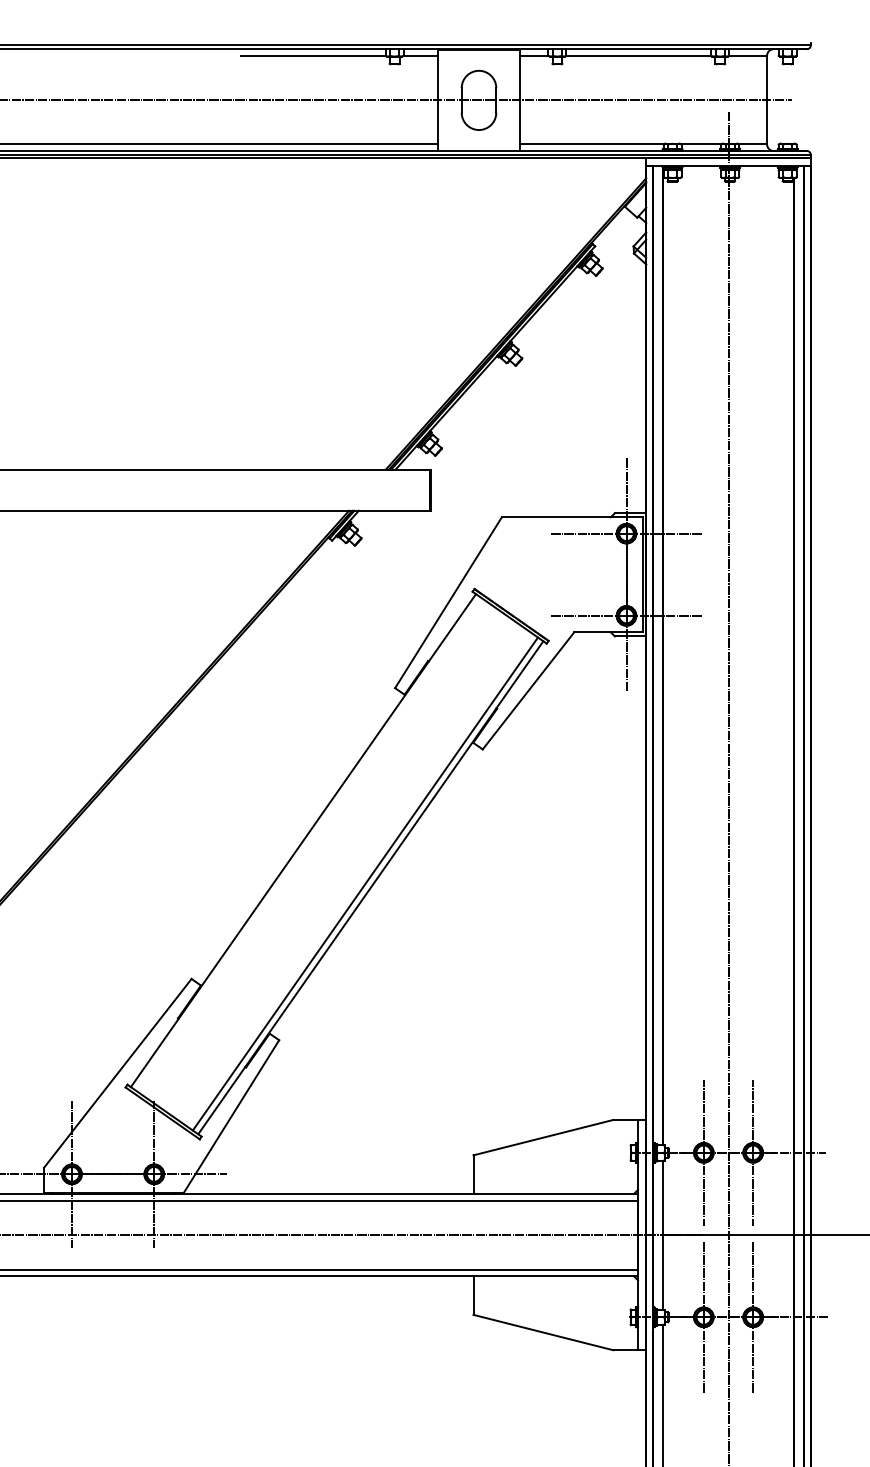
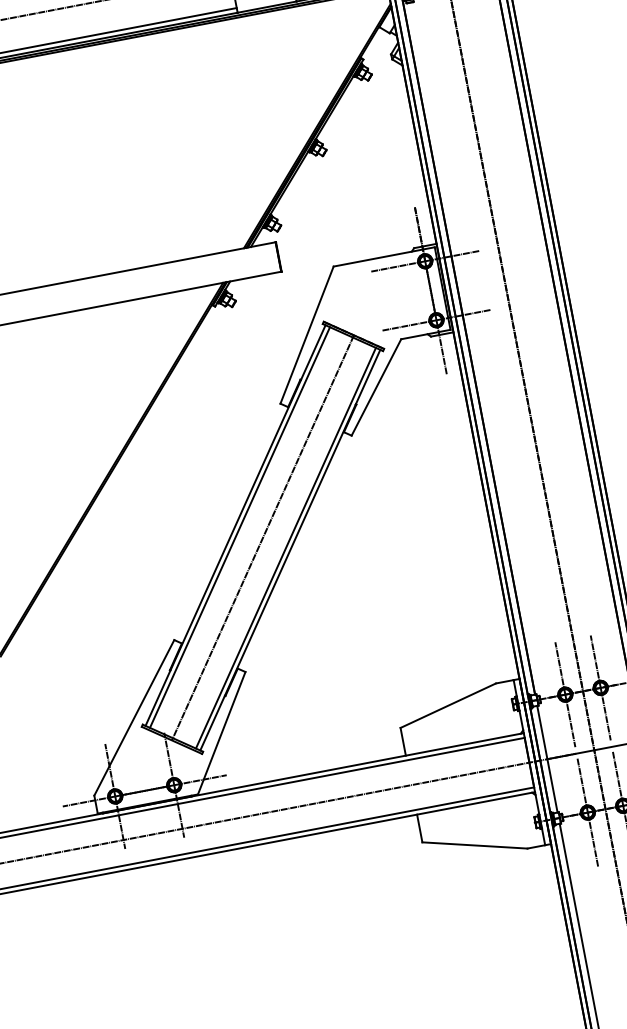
line: (308, 843) -> (239, 526), added
line: (336, 864) -> (262, 538), added

